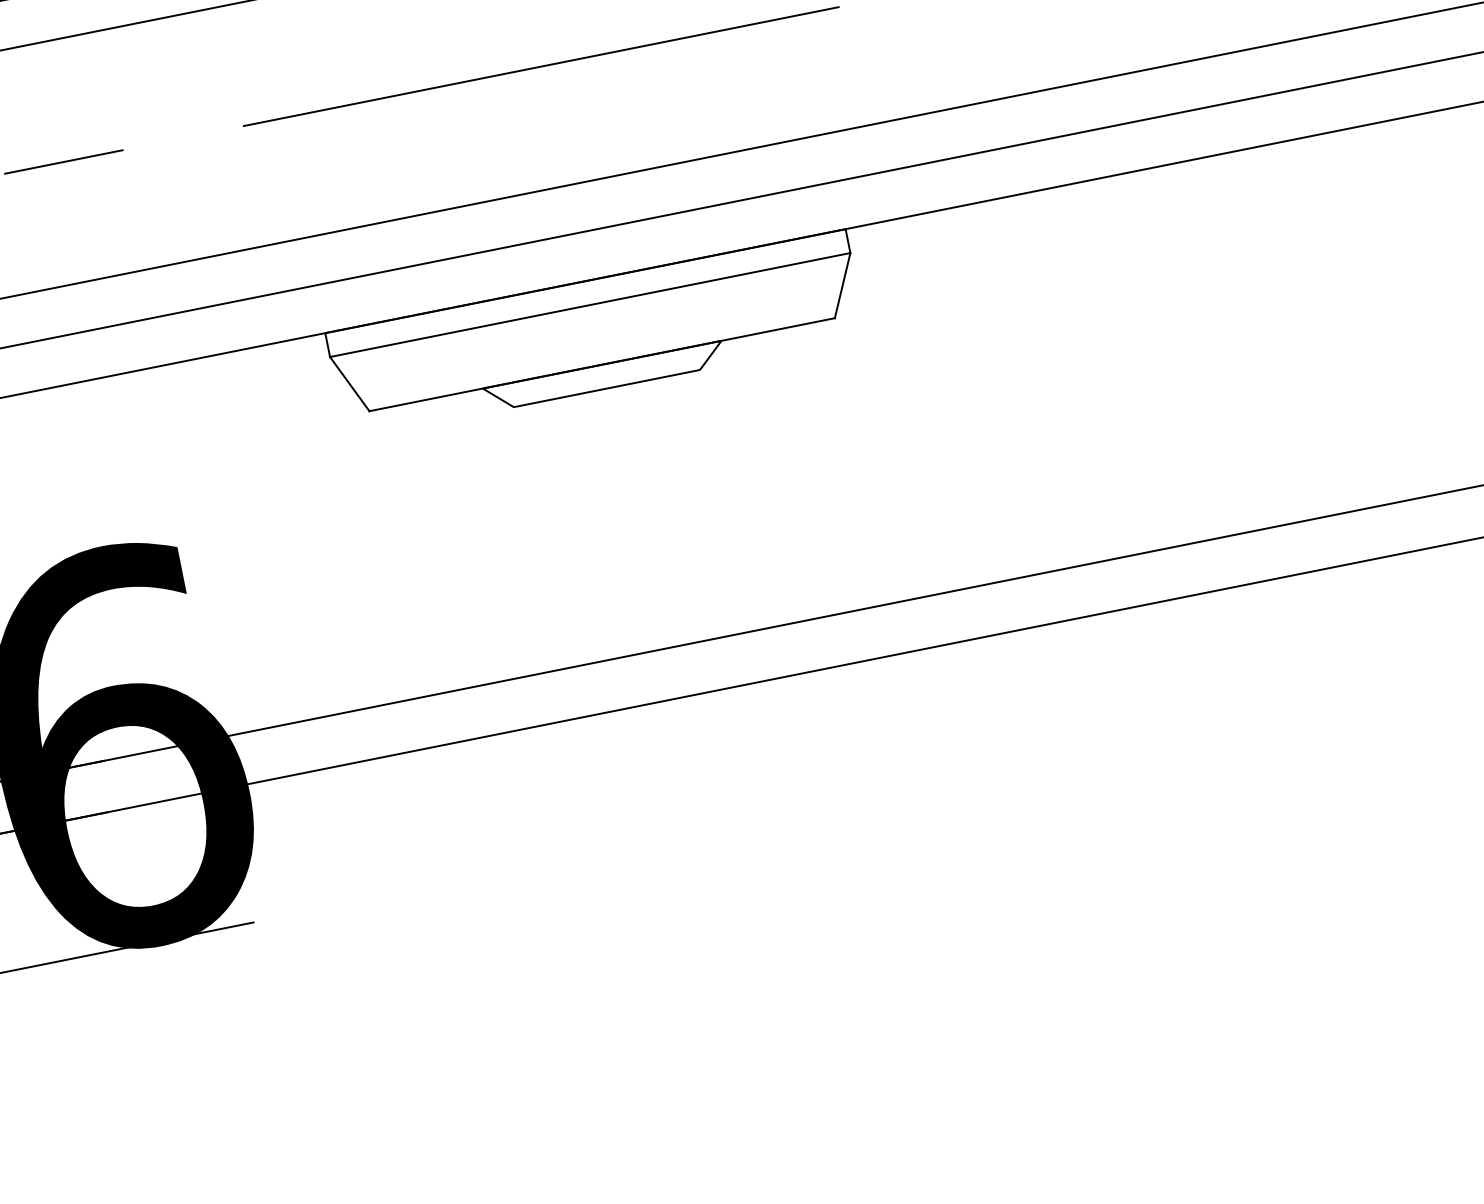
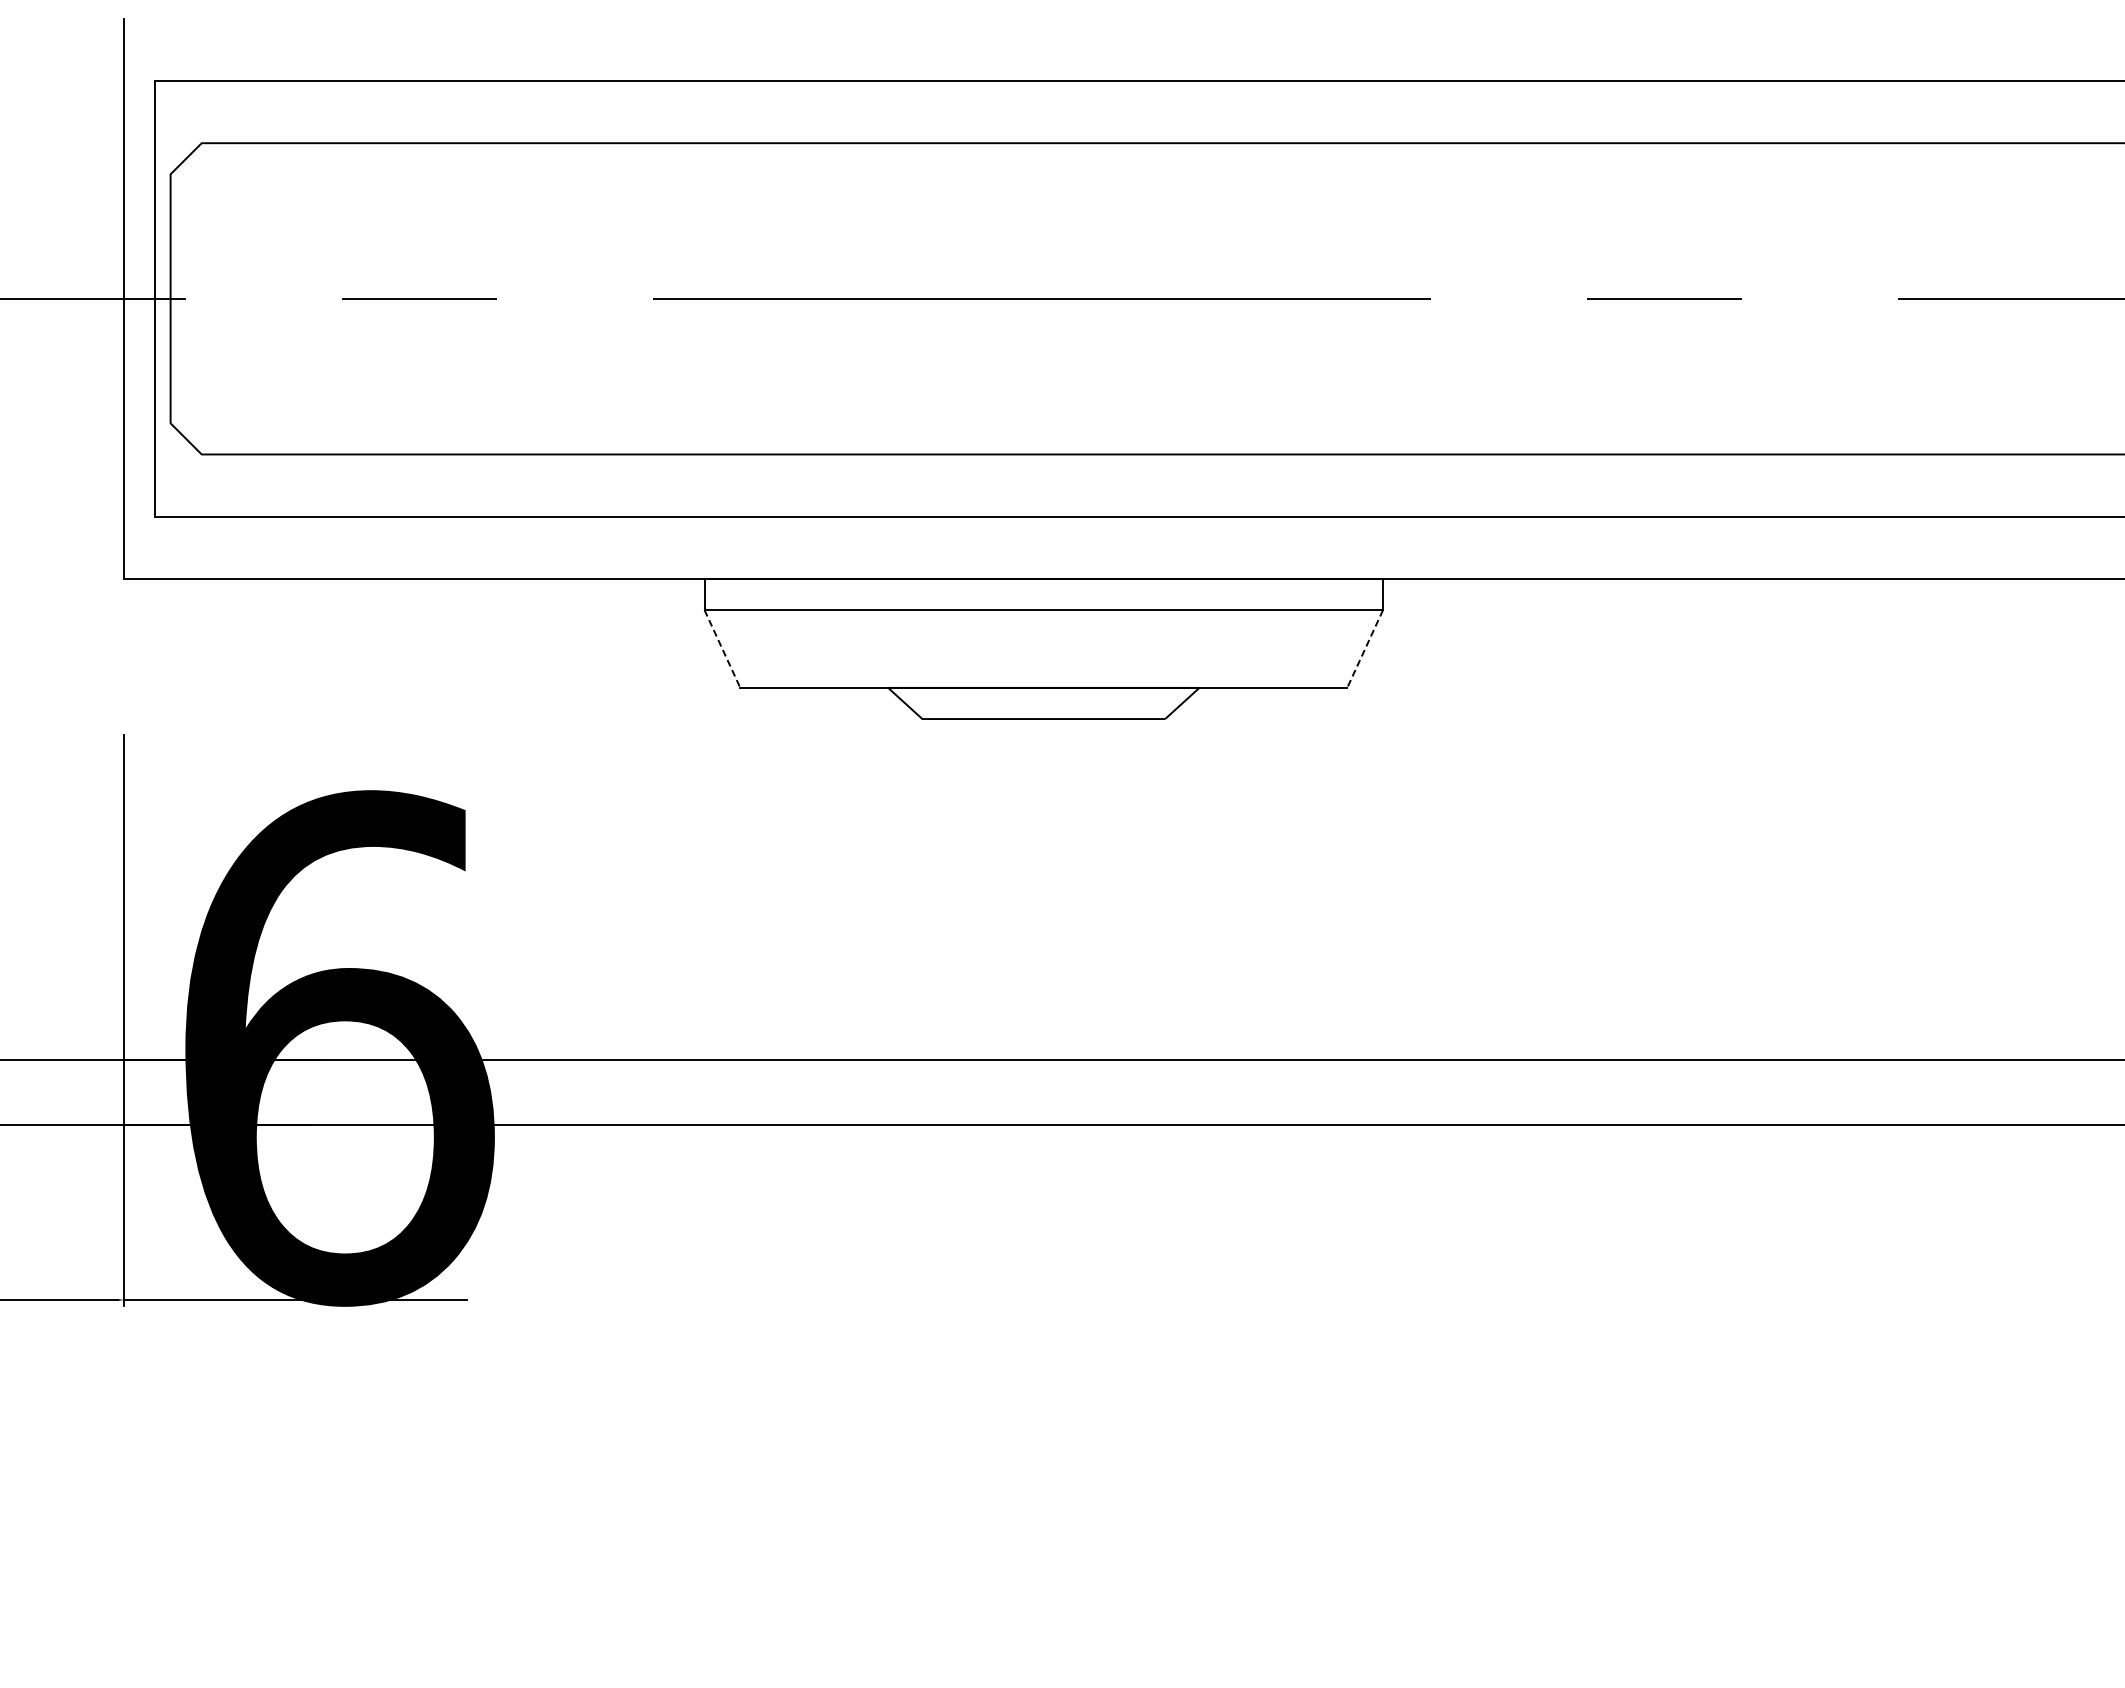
line: (842, 285) -> (1365, 649), solid -> dashed
line: (349, 384) -> (722, 649), solid -> dashed

